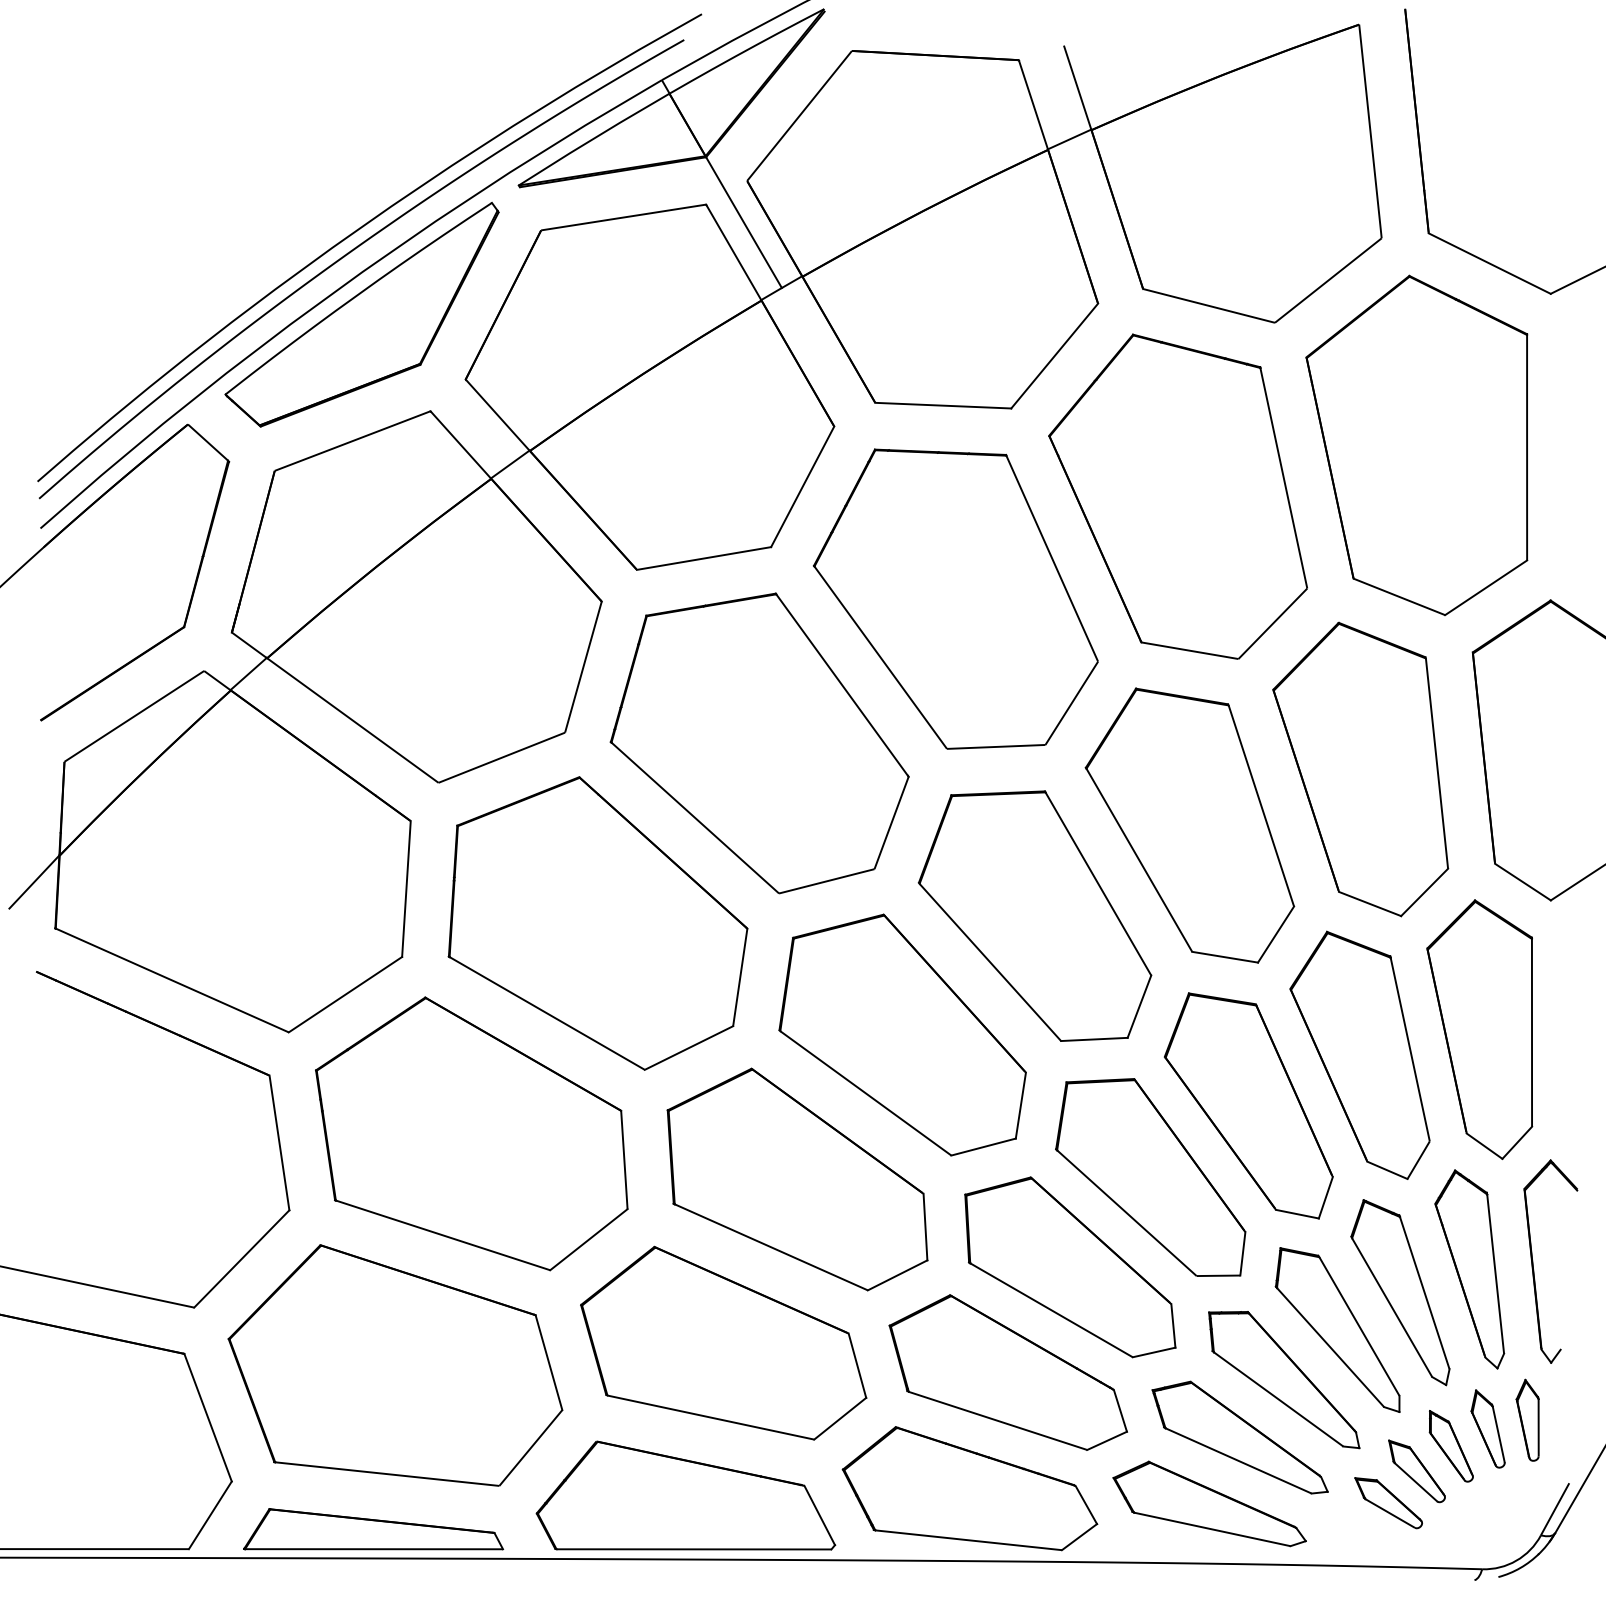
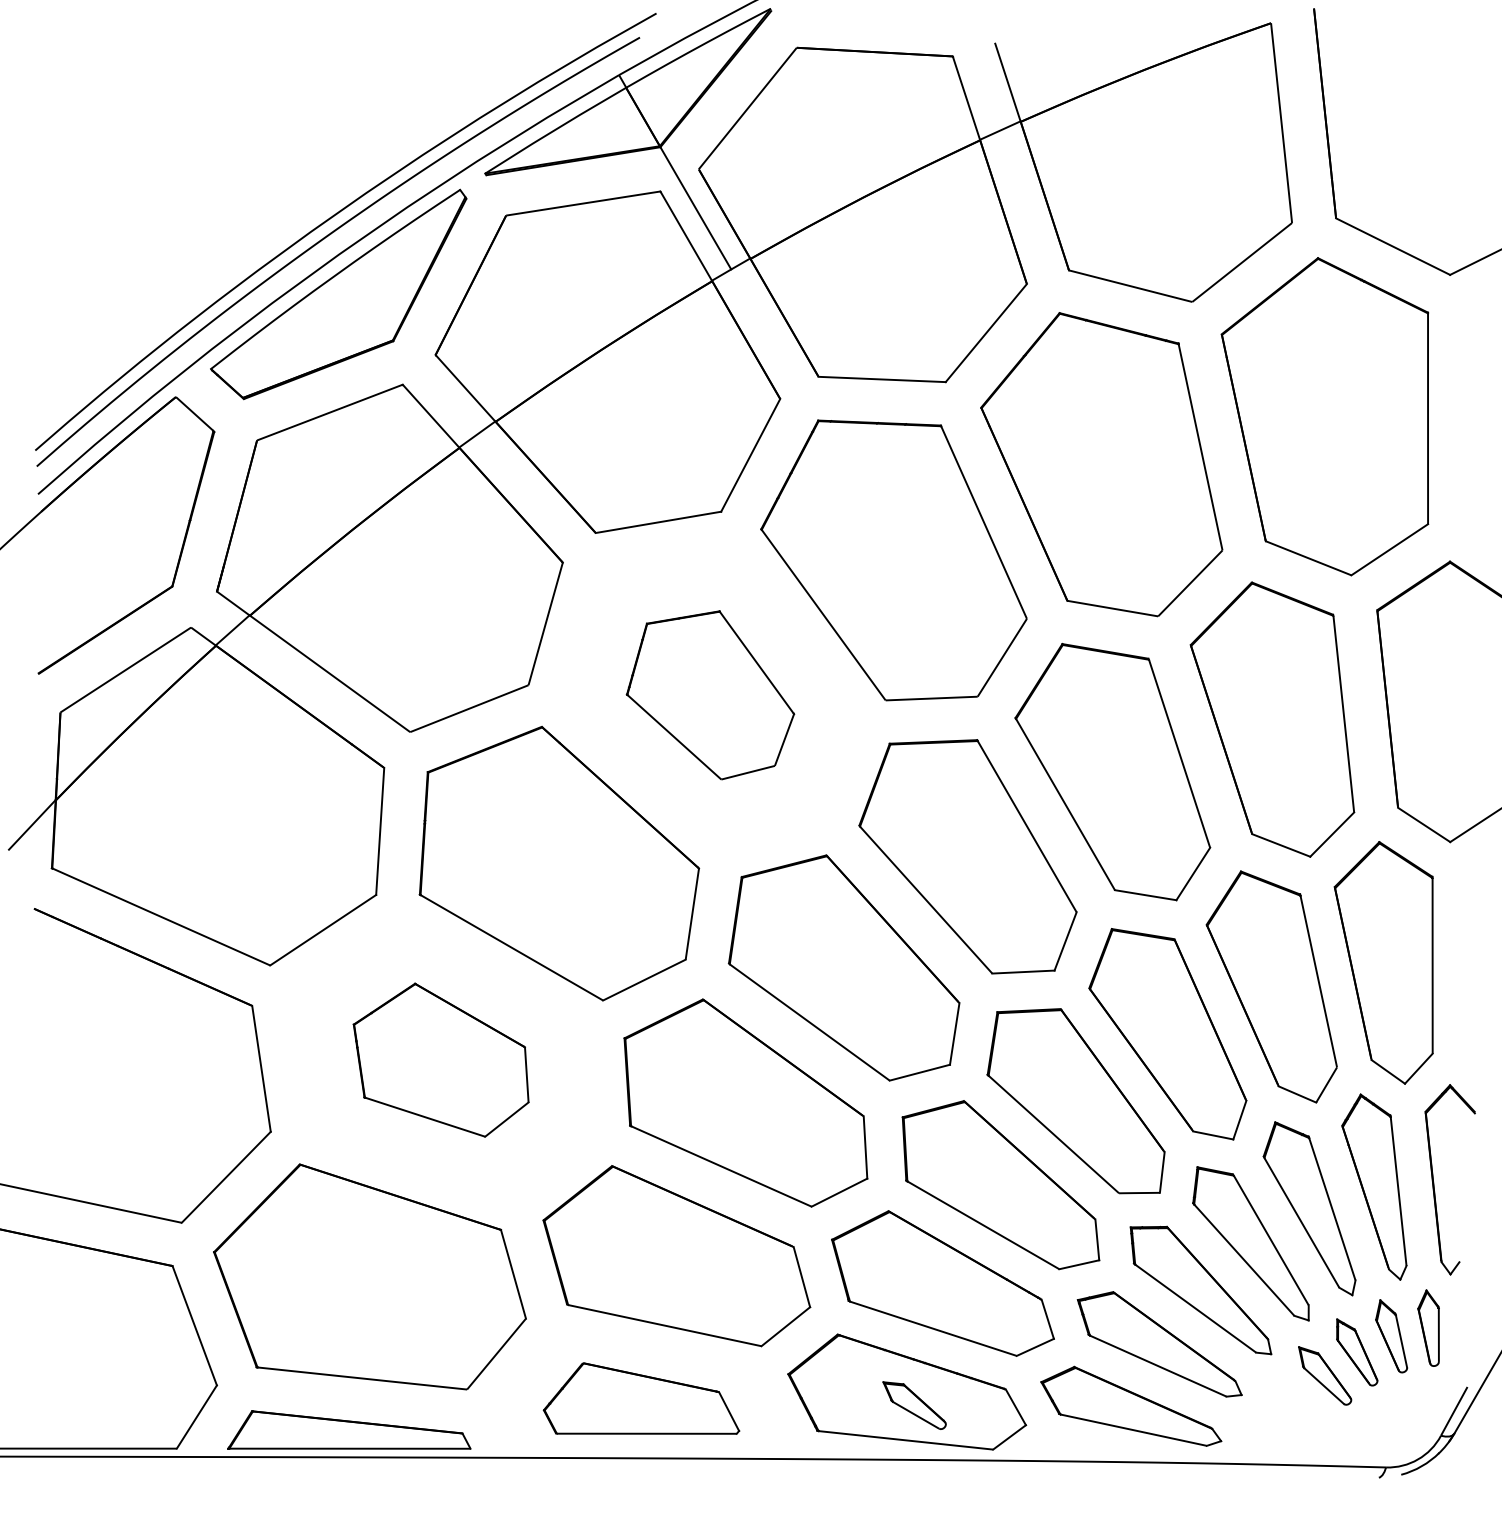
part: (759, 743) -> (710, 695), size x0.6
part: (470, 1132) -> (440, 1059), size x0.6
part: (685, 1495) -> (641, 1398), size x0.7
part: (1388, 1503) -> (914, 1405), moved

